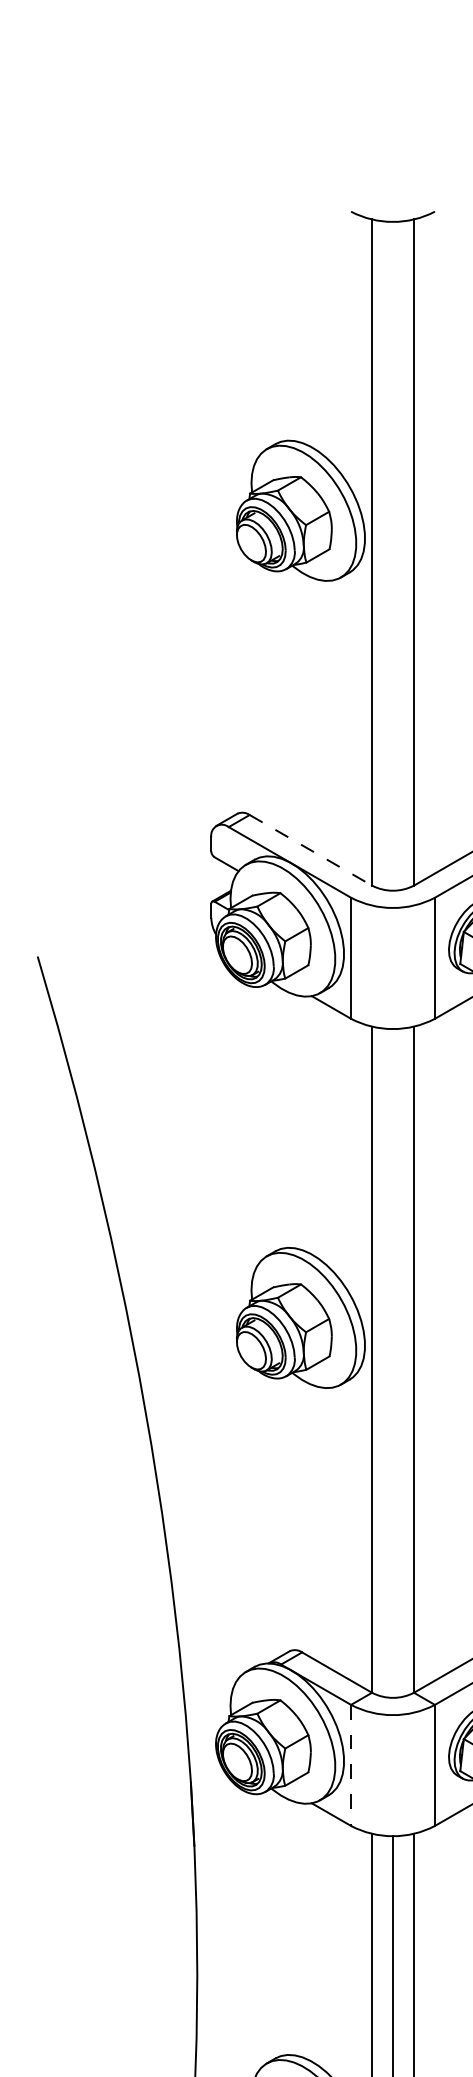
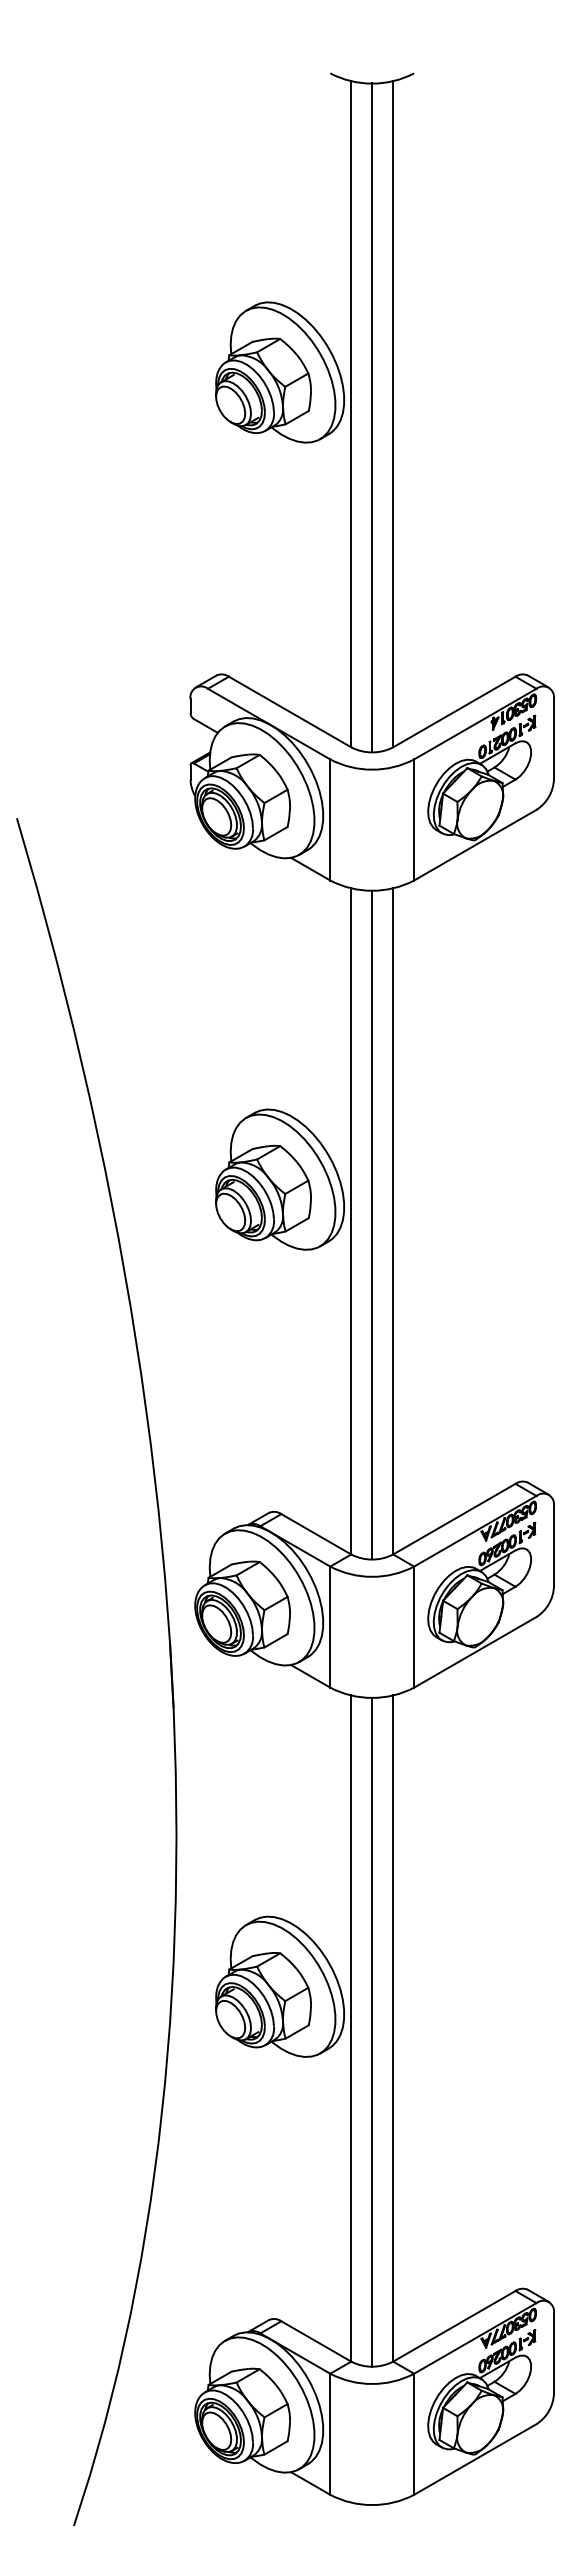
line: (393, 555) -> (372, 417), added
line: (311, 850) -> (290, 712), dashed -> solid
line: (393, 1362) -> (372, 1224), added
line: (351, 1765) -> (330, 1627), dashed -> solid

